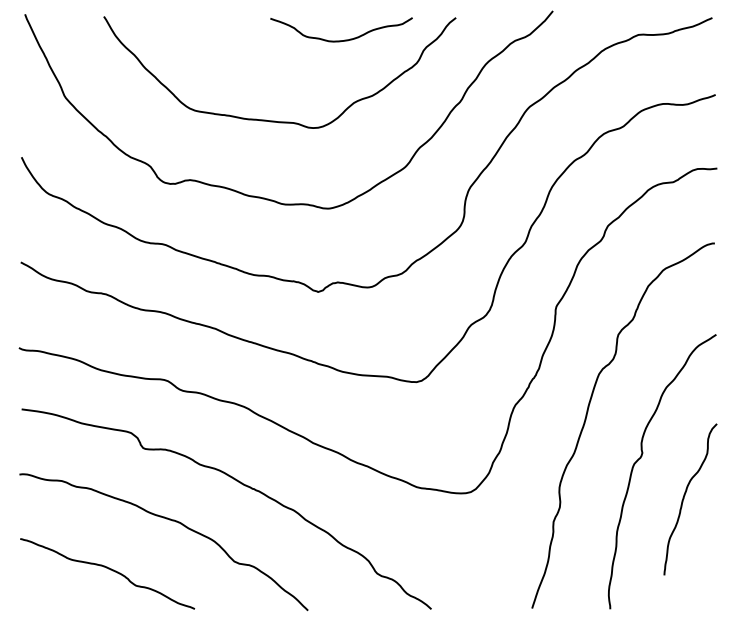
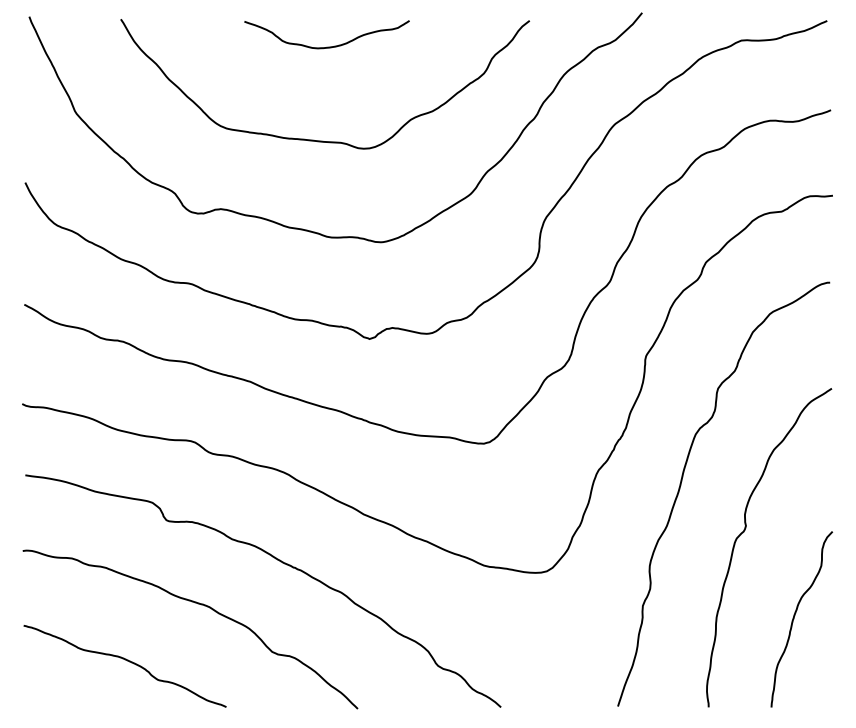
curve: (344, 39) -> (330, 45), moved
curve: (684, 499) -> (794, 619), moved

